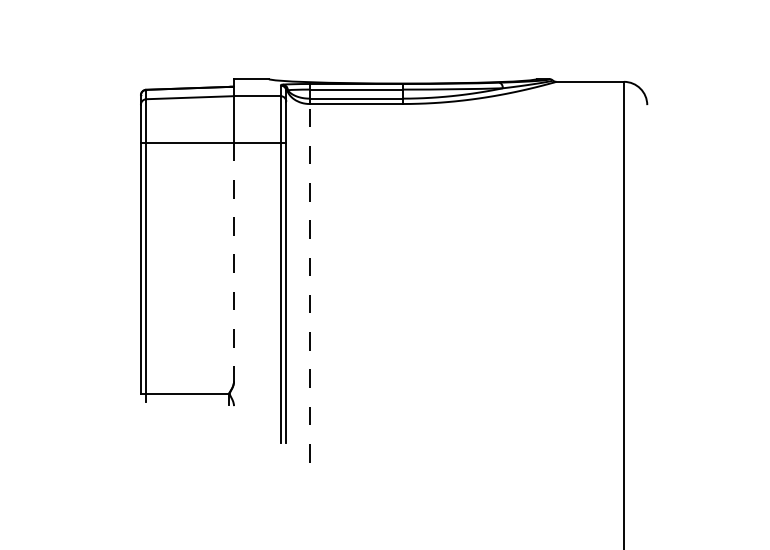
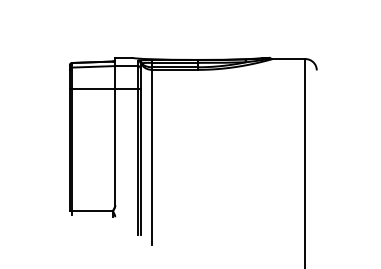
line: (234, 263) -> (115, 147), dashed -> solid
line: (310, 281) -> (152, 156), dashed -> solid

